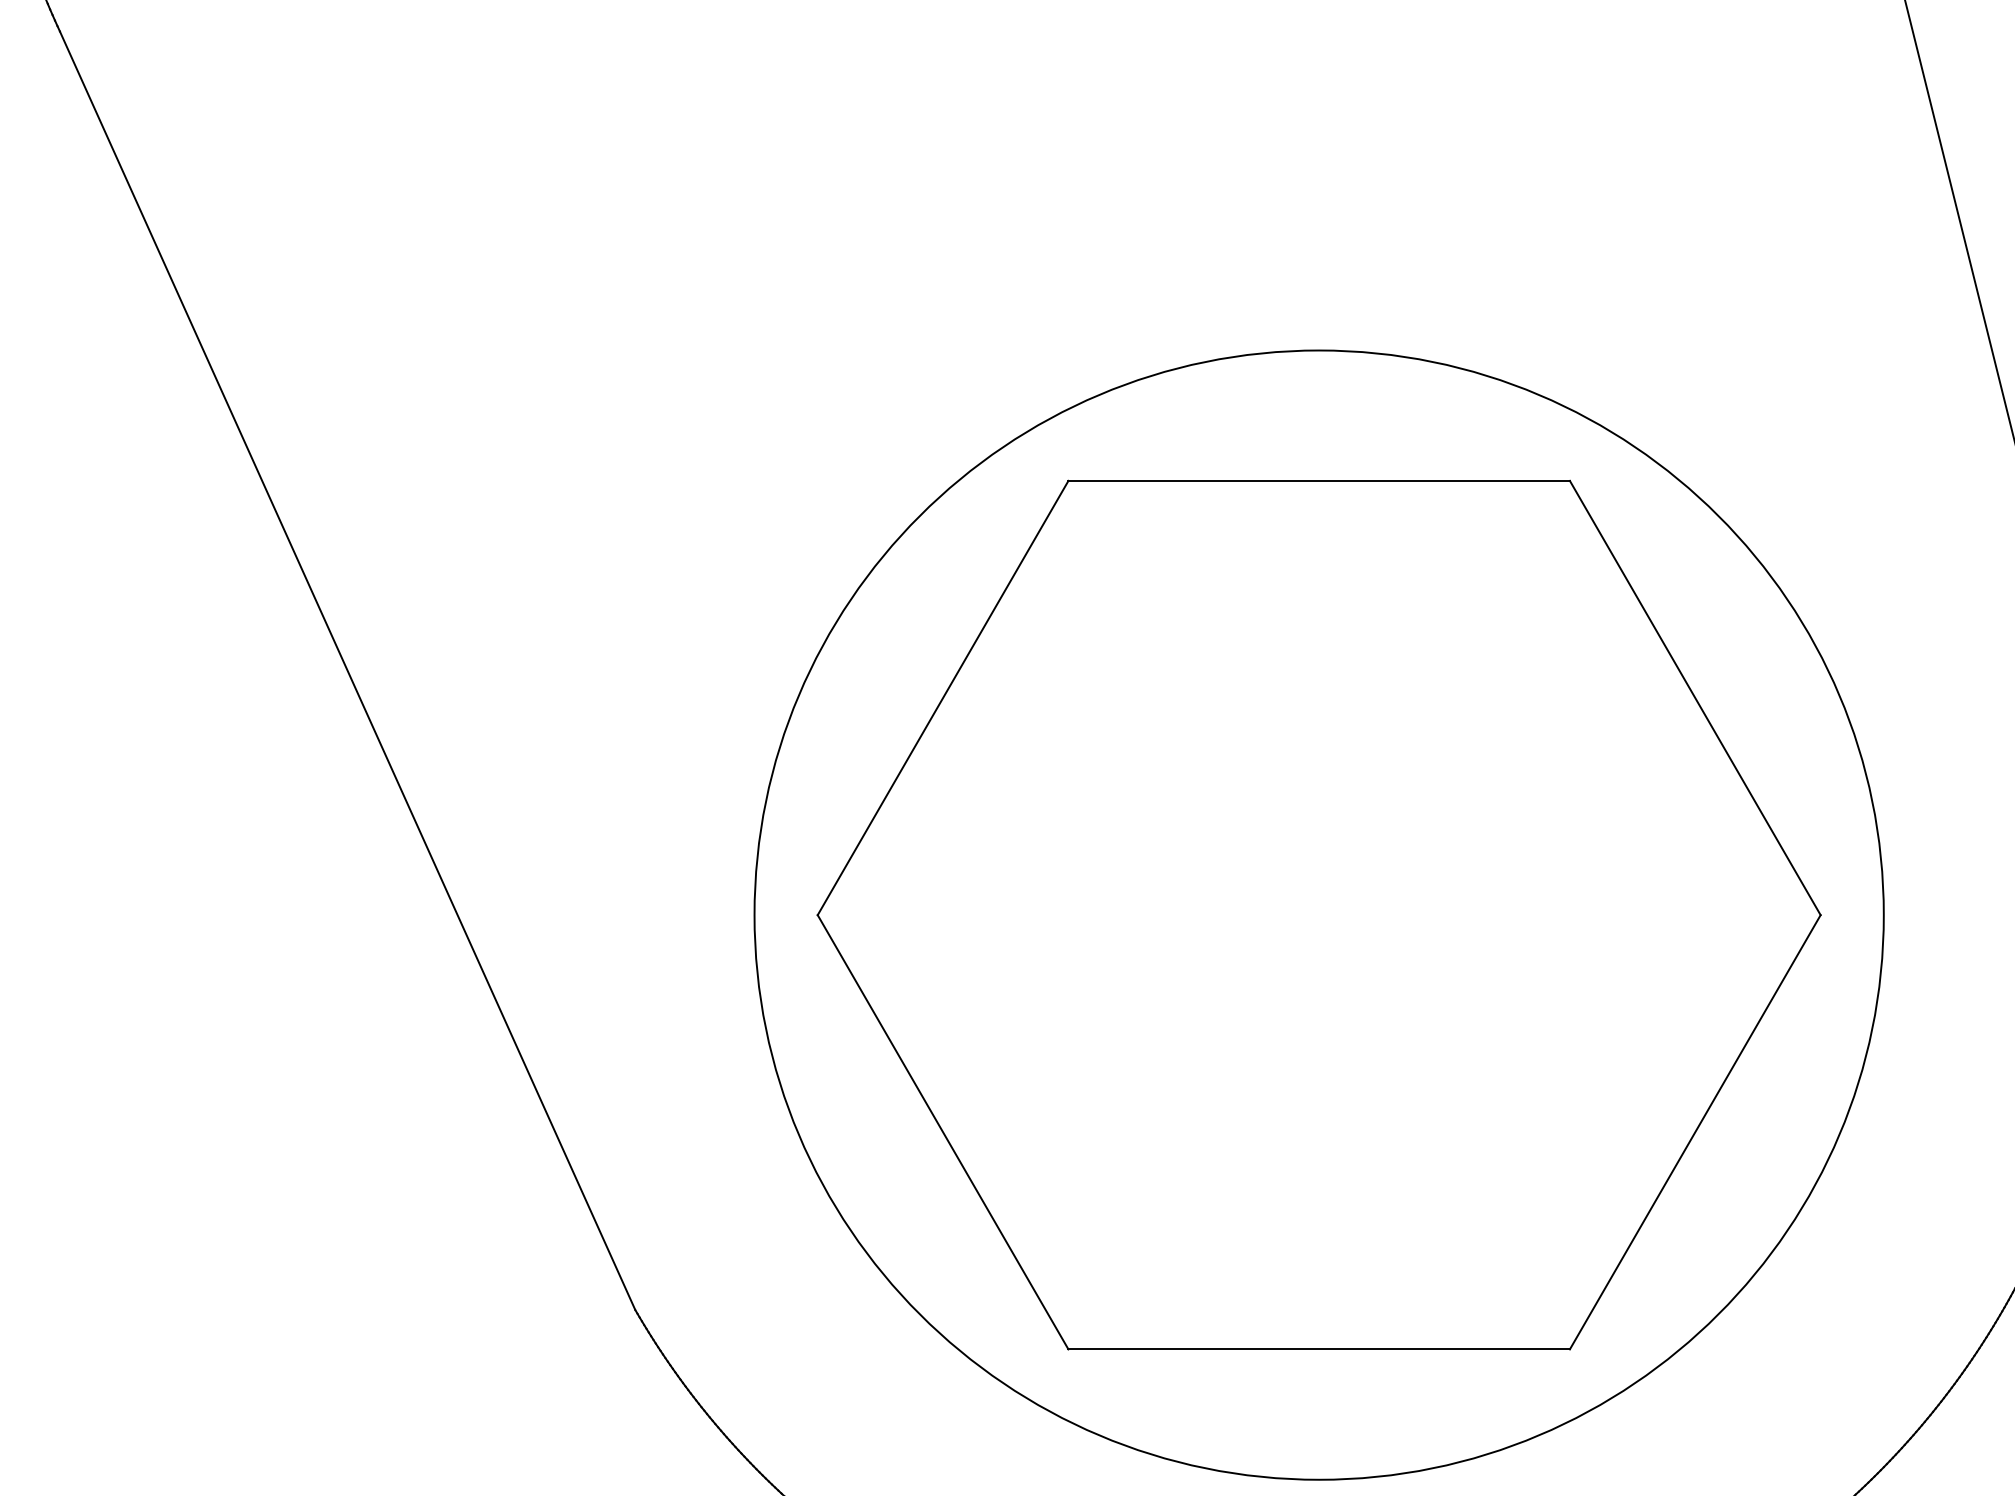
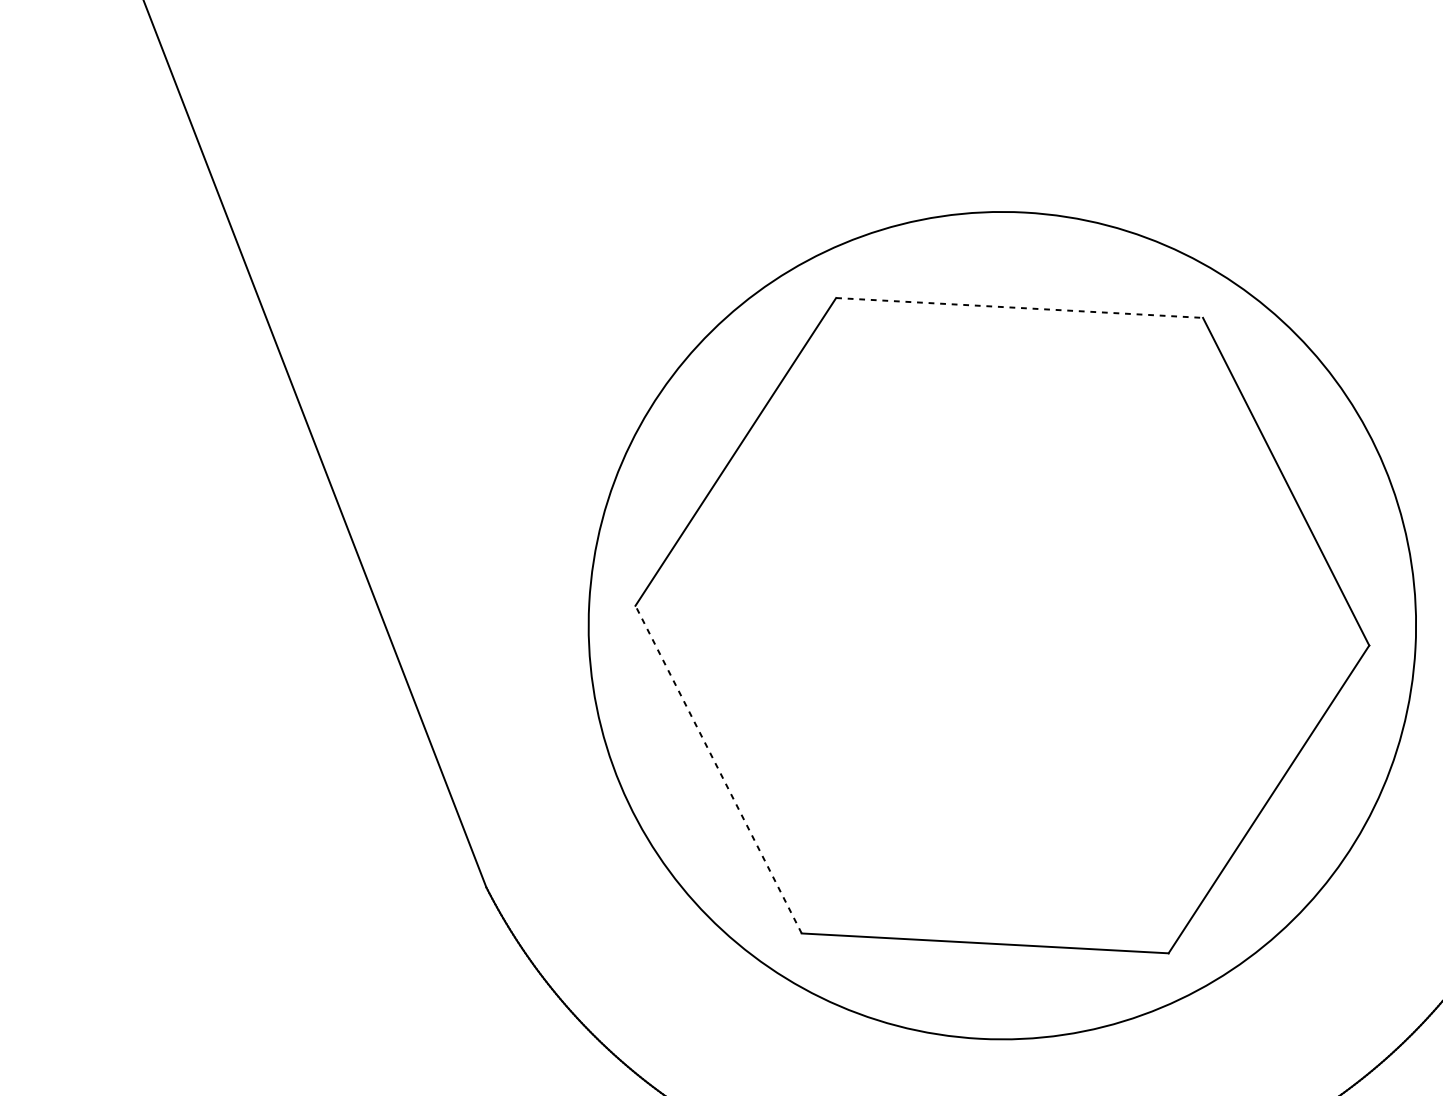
line: (1319, 480) -> (1019, 307), solid -> dashed
line: (943, 1132) -> (718, 769), solid -> dashed

